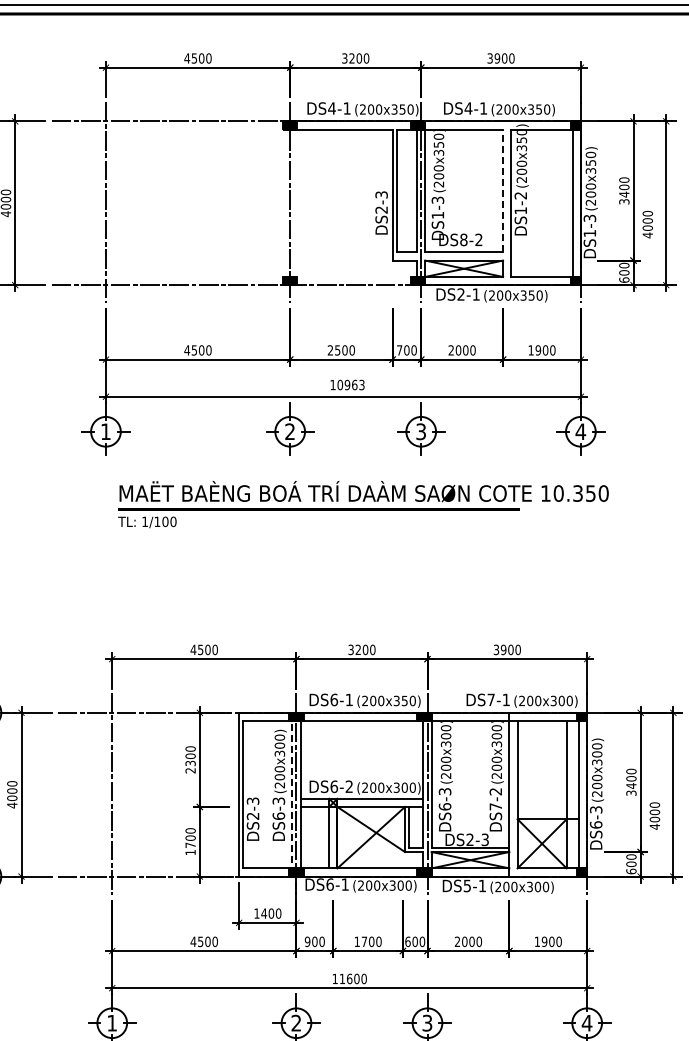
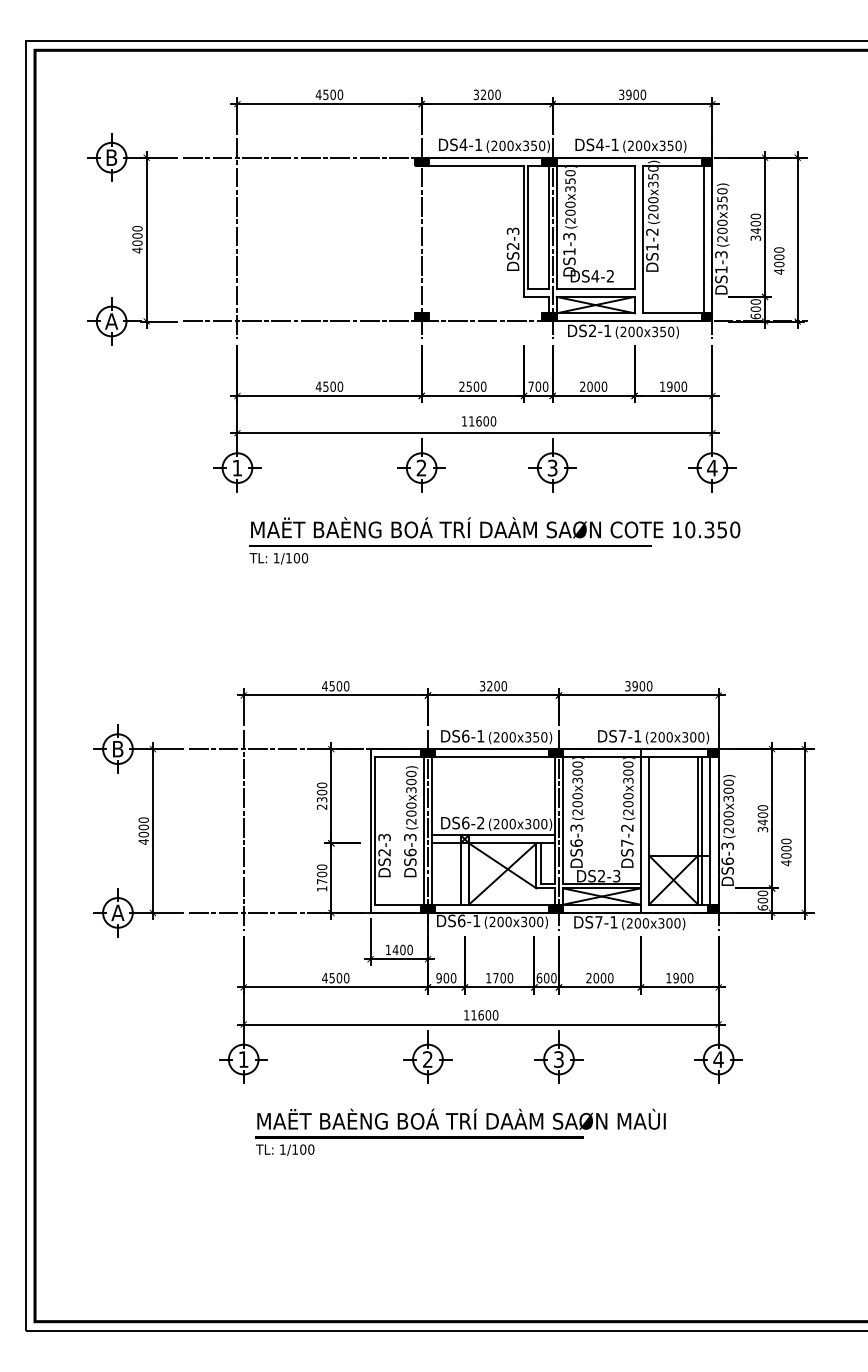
line: (503, 190) -> (634, 226), dashed -> solid
text: (464, 240) -> (595, 276), DS8-2 -> DS4-2
text: (351, 385) -> (482, 421), 10963 -> 11600
line: (571, 794) -> (702, 830), added
line: (292, 795) -> (423, 831), dashed -> solid
text: (467, 886) -> (598, 922), DS5-1 -> DS7-1

